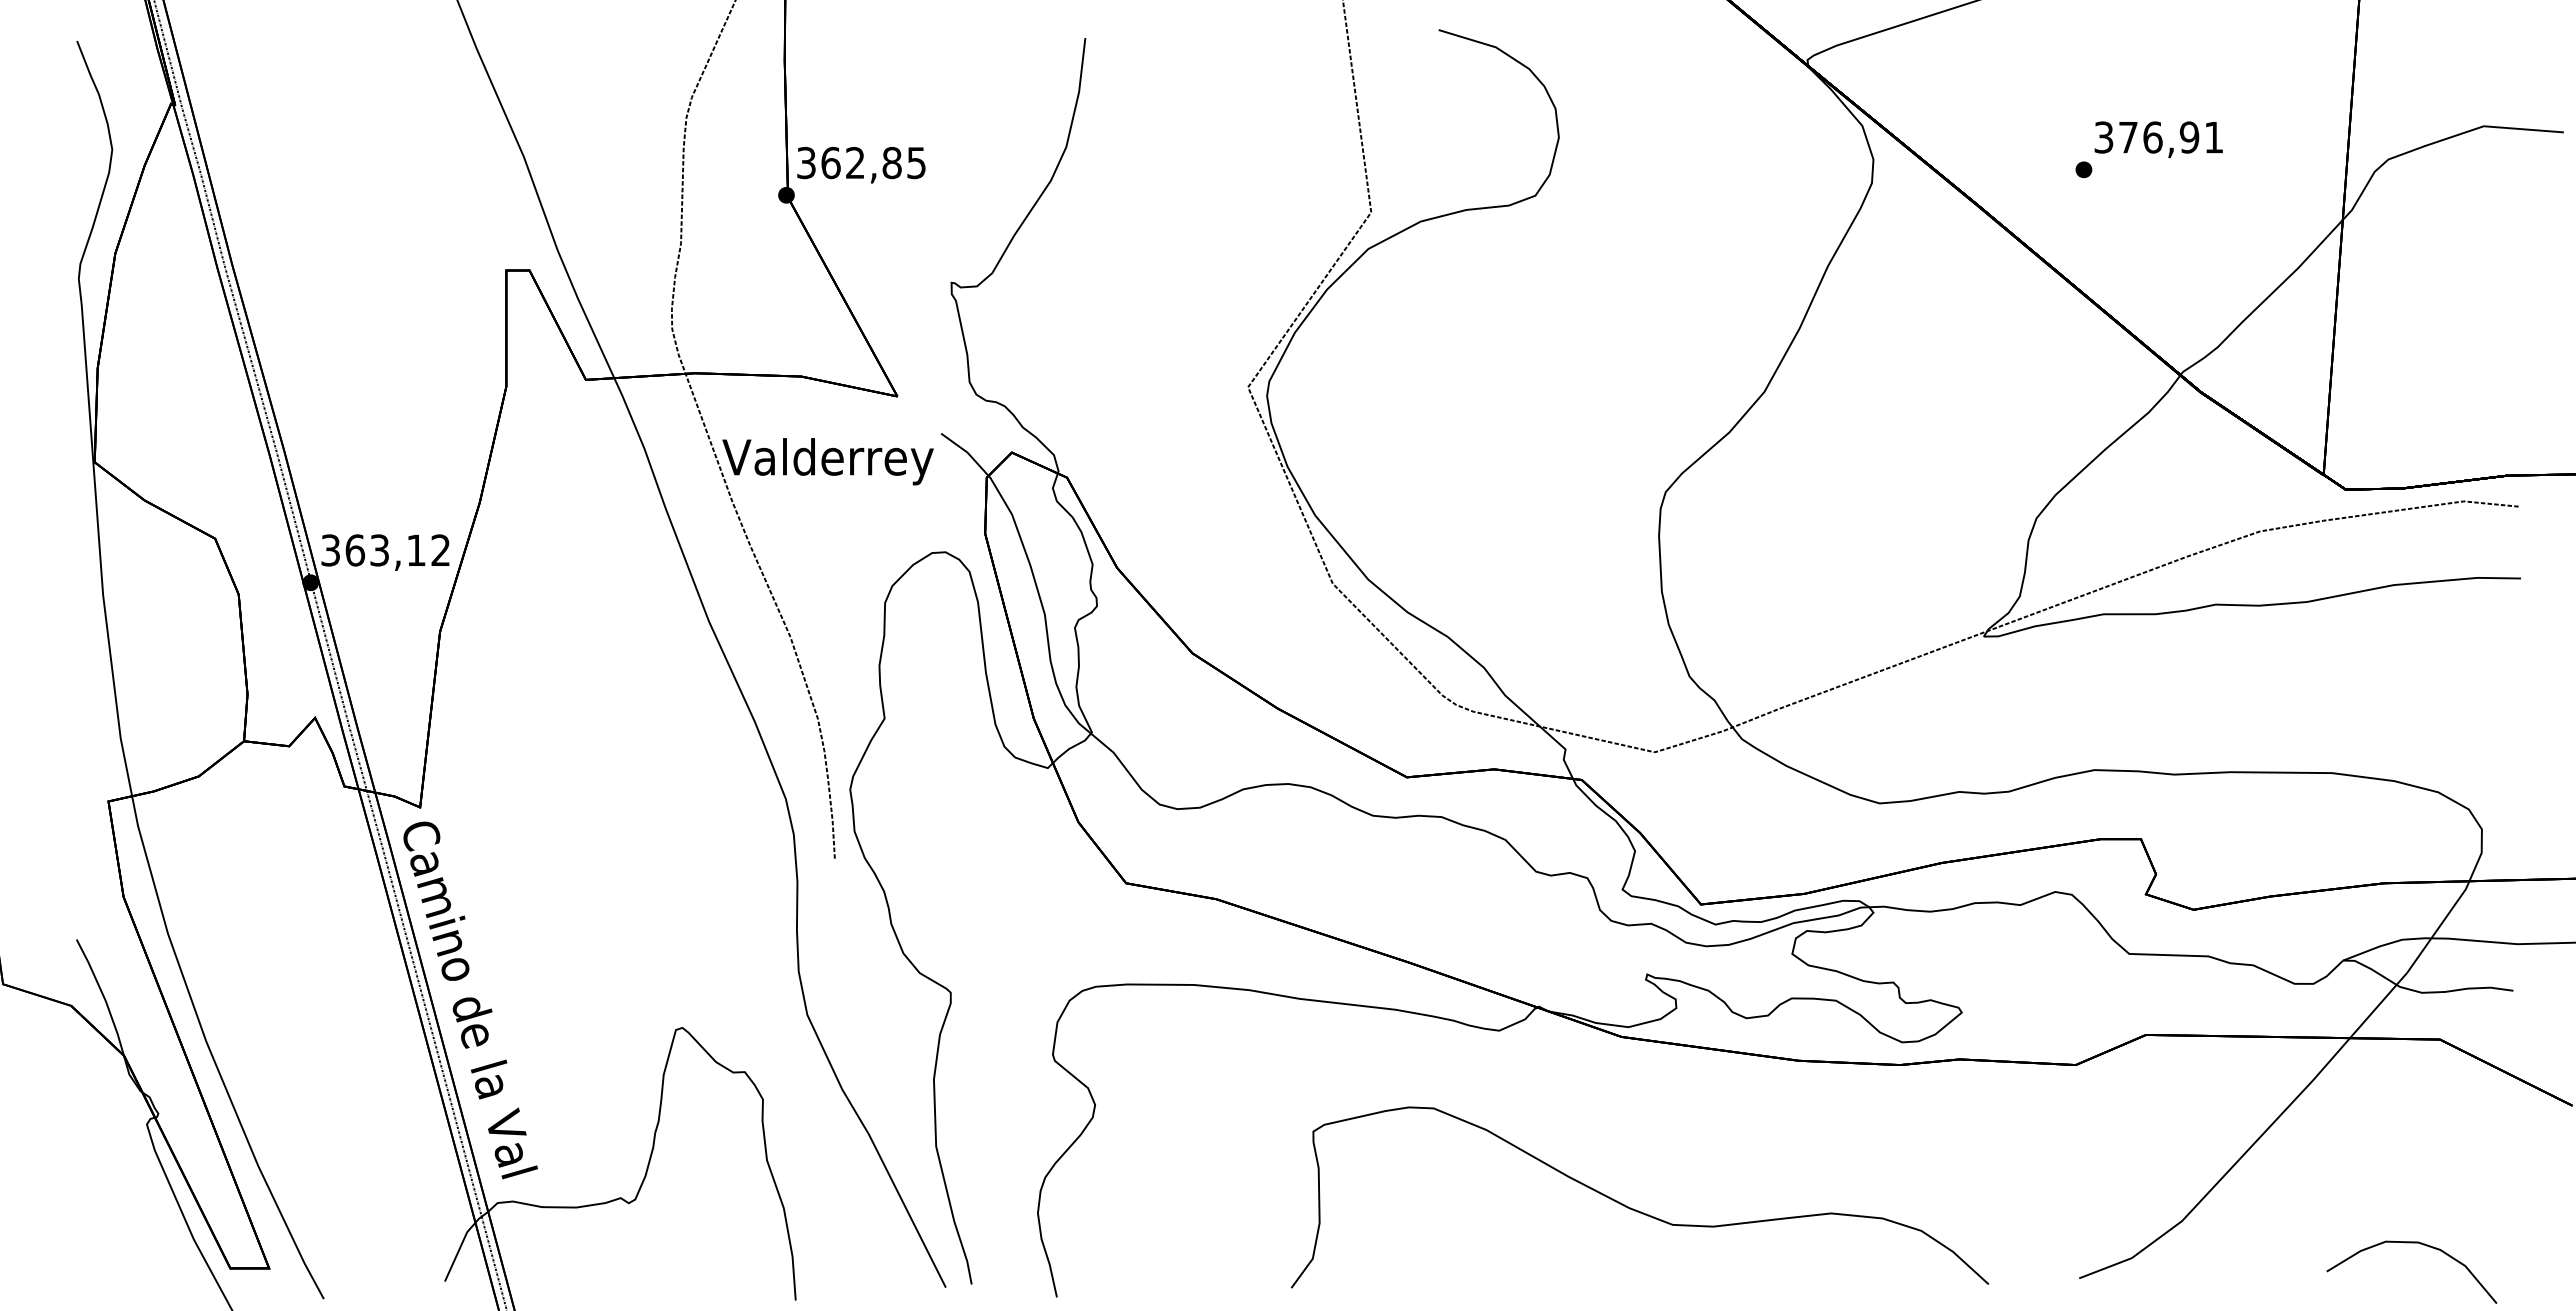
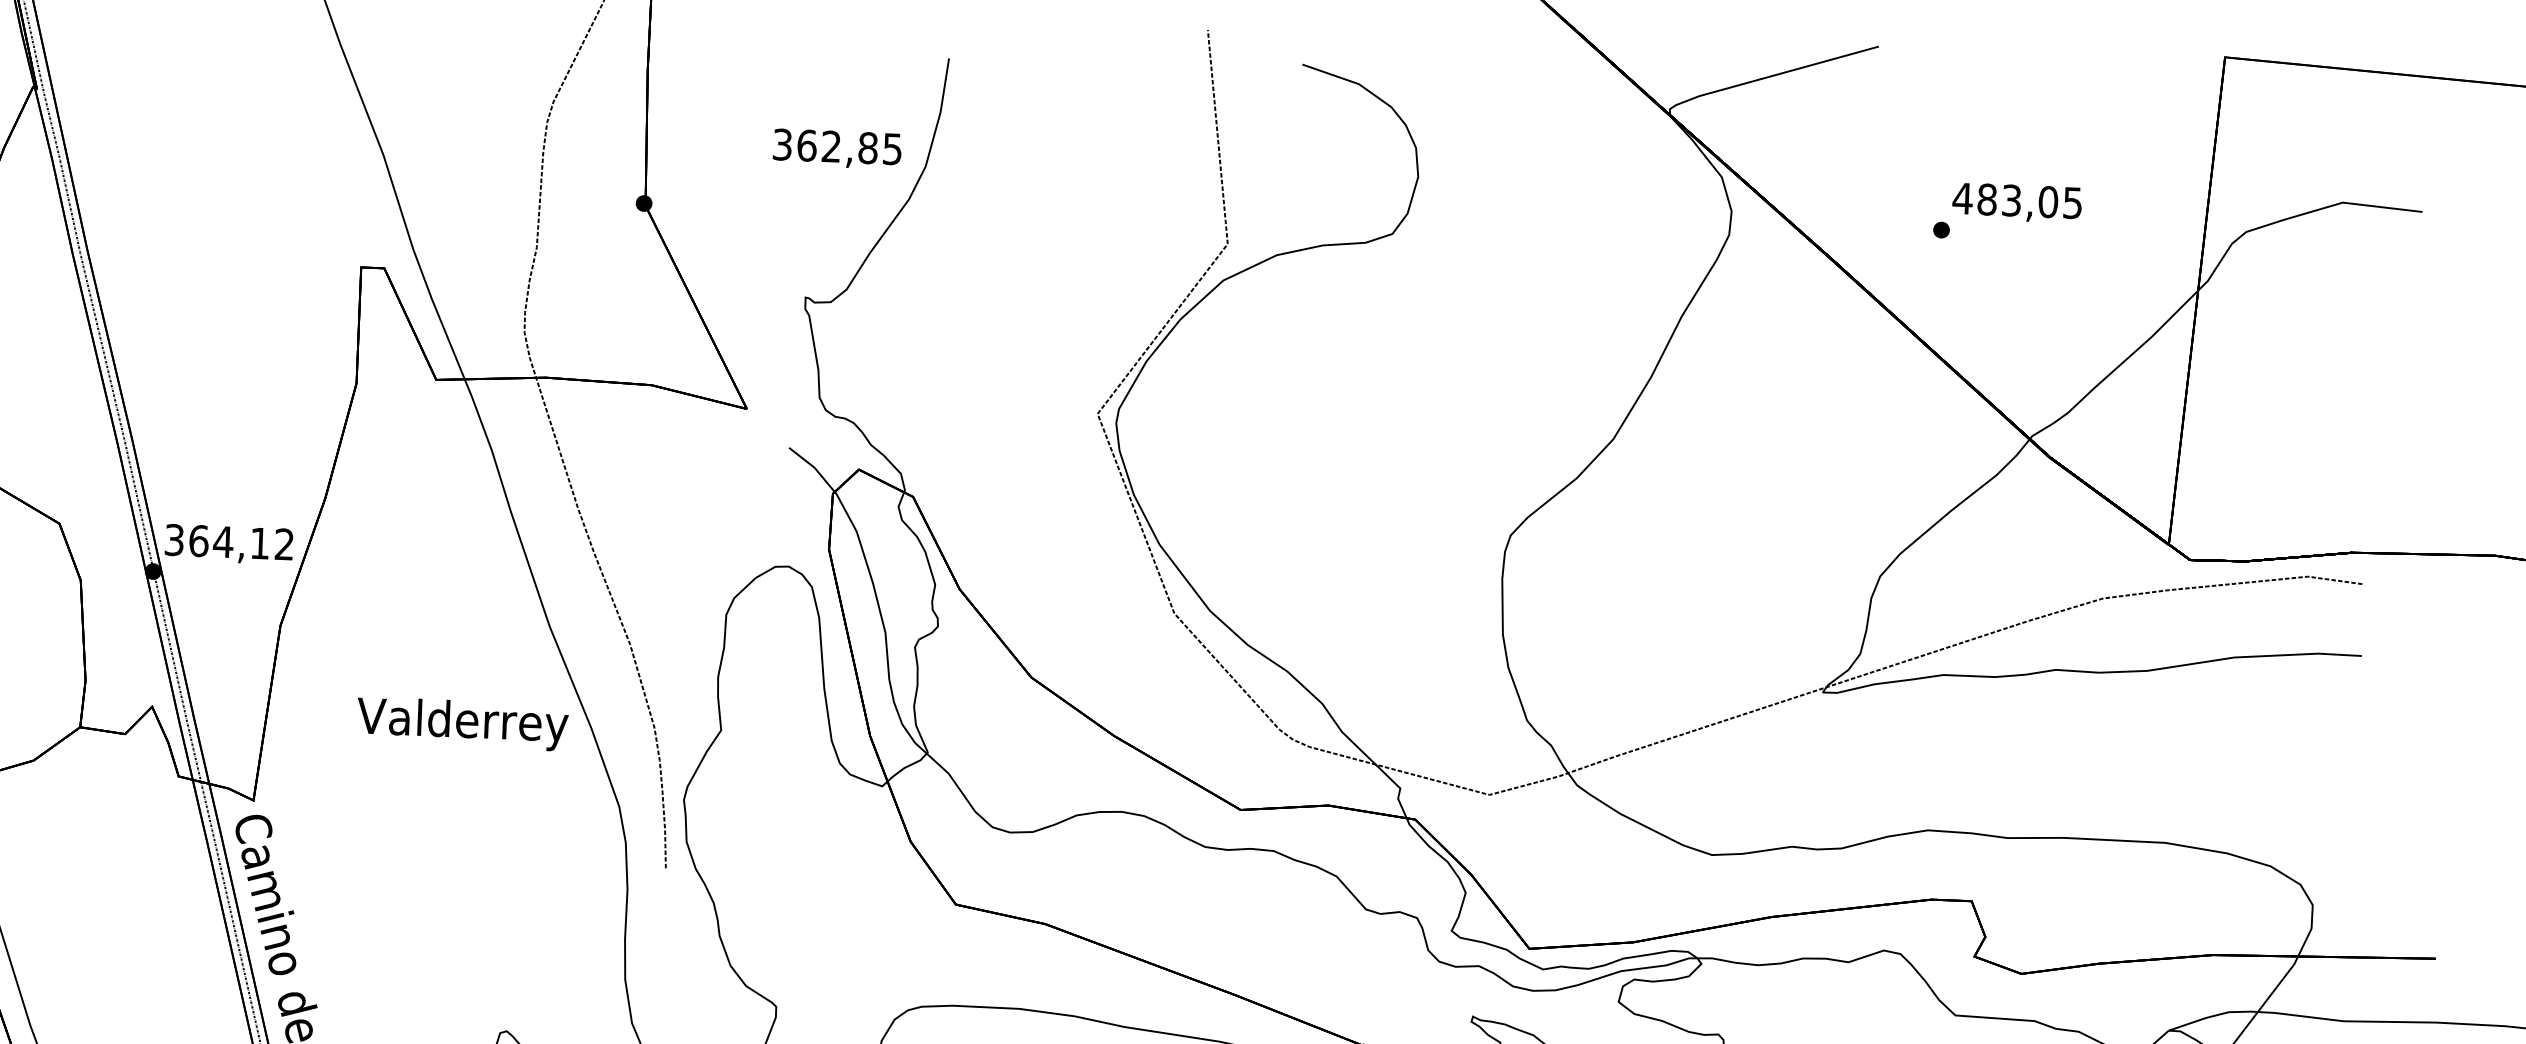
text: (2157, 137) -> (2016, 200), 376,91 -> 483,05
text: (861, 164) -> (837, 148), moved
text: (827, 461) -> (462, 723), moved
text: (379, 550) -> (223, 542), 363,12 -> 364,12

